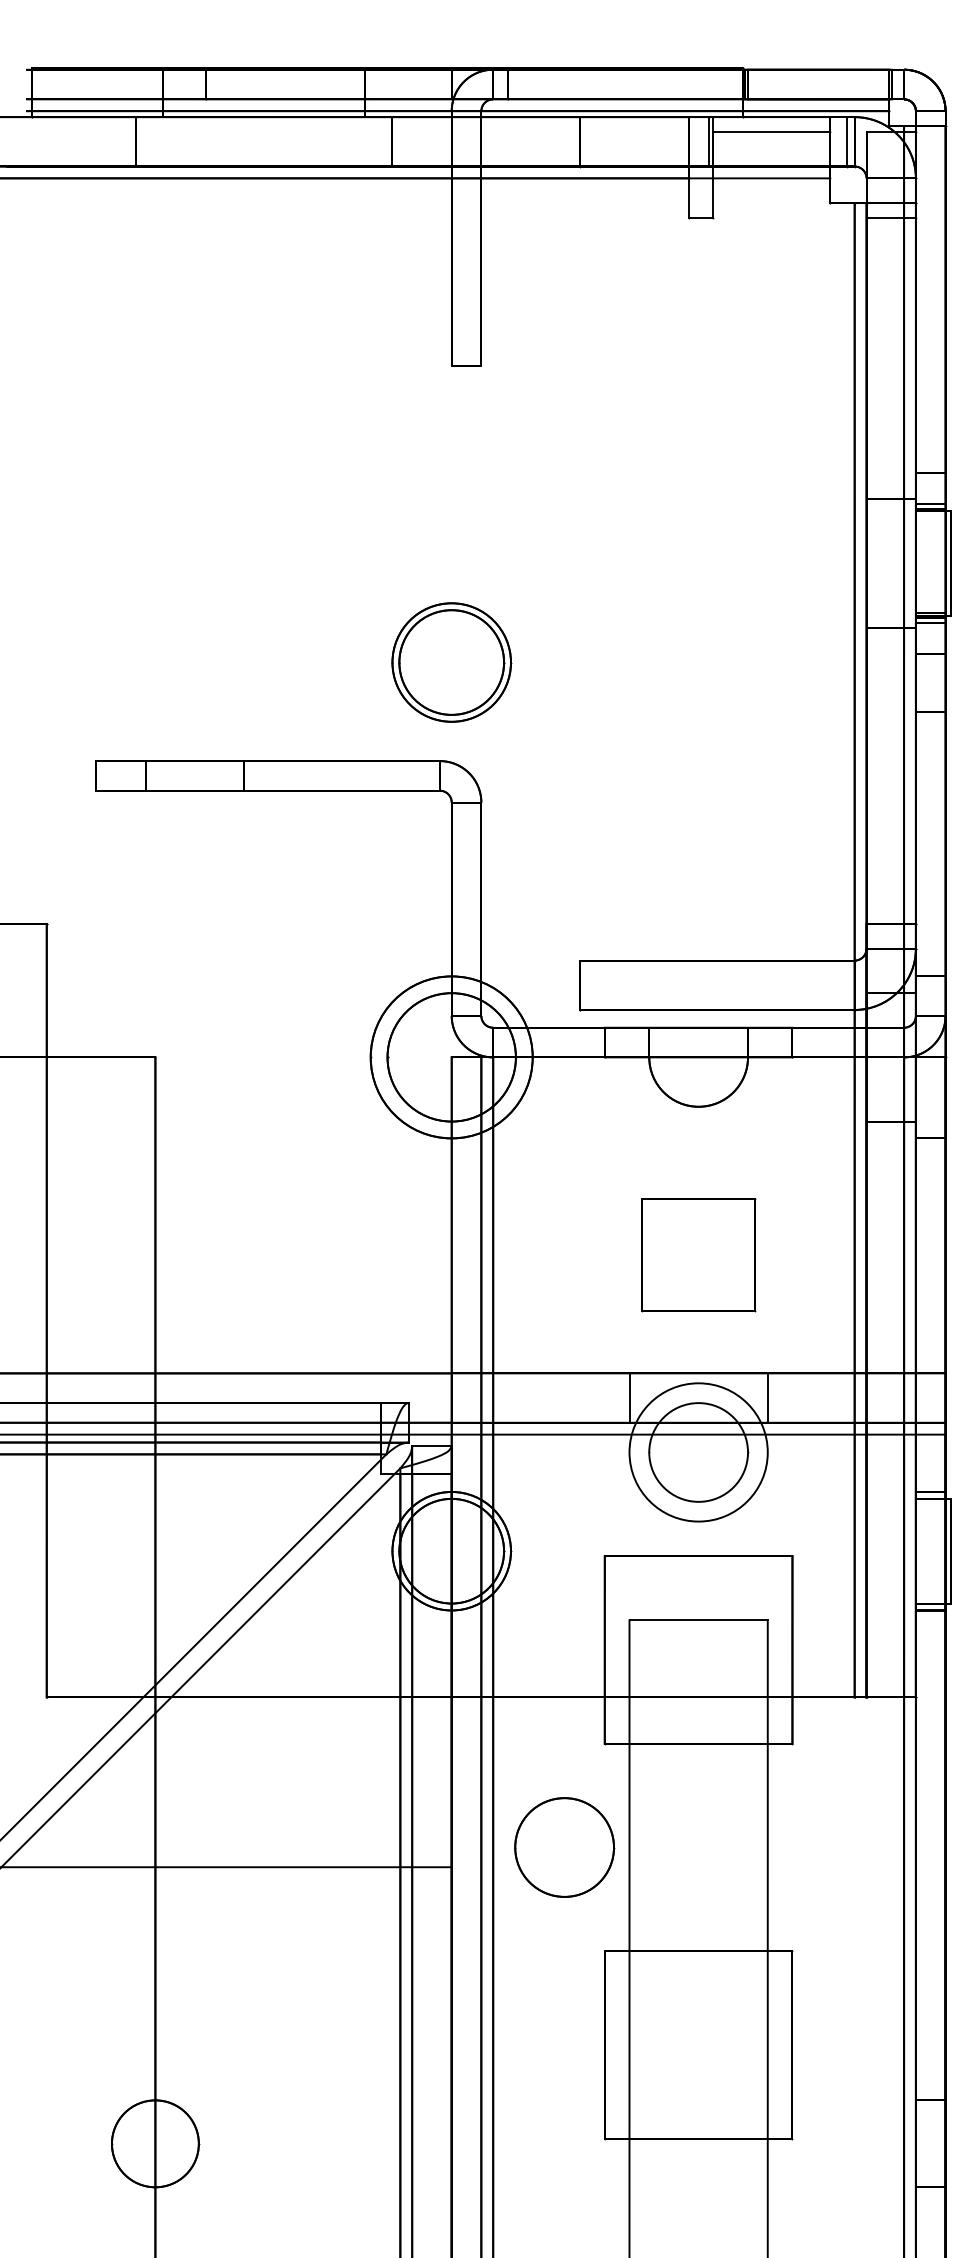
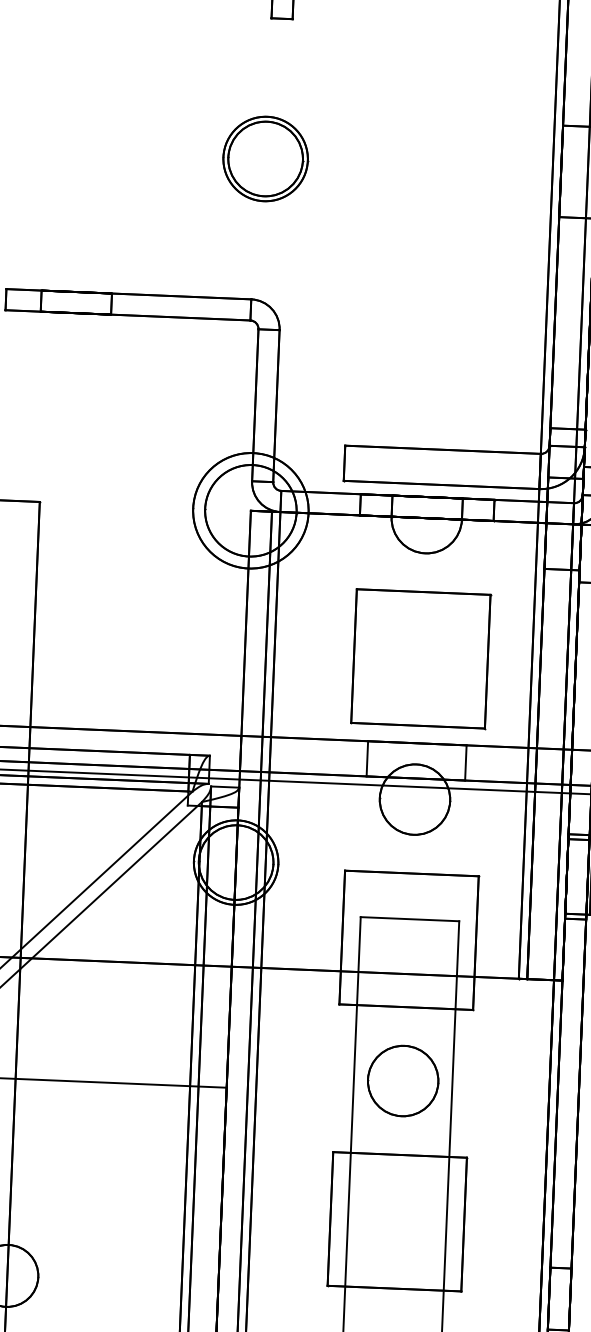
part: (451, 662) -> (265, 158), moved
part: (698, 1255) -> (420, 659), size x1.67
circle: (698, 1452) -> (414, 799), size x0.71
part: (564, 1847) -> (403, 1081), moved

